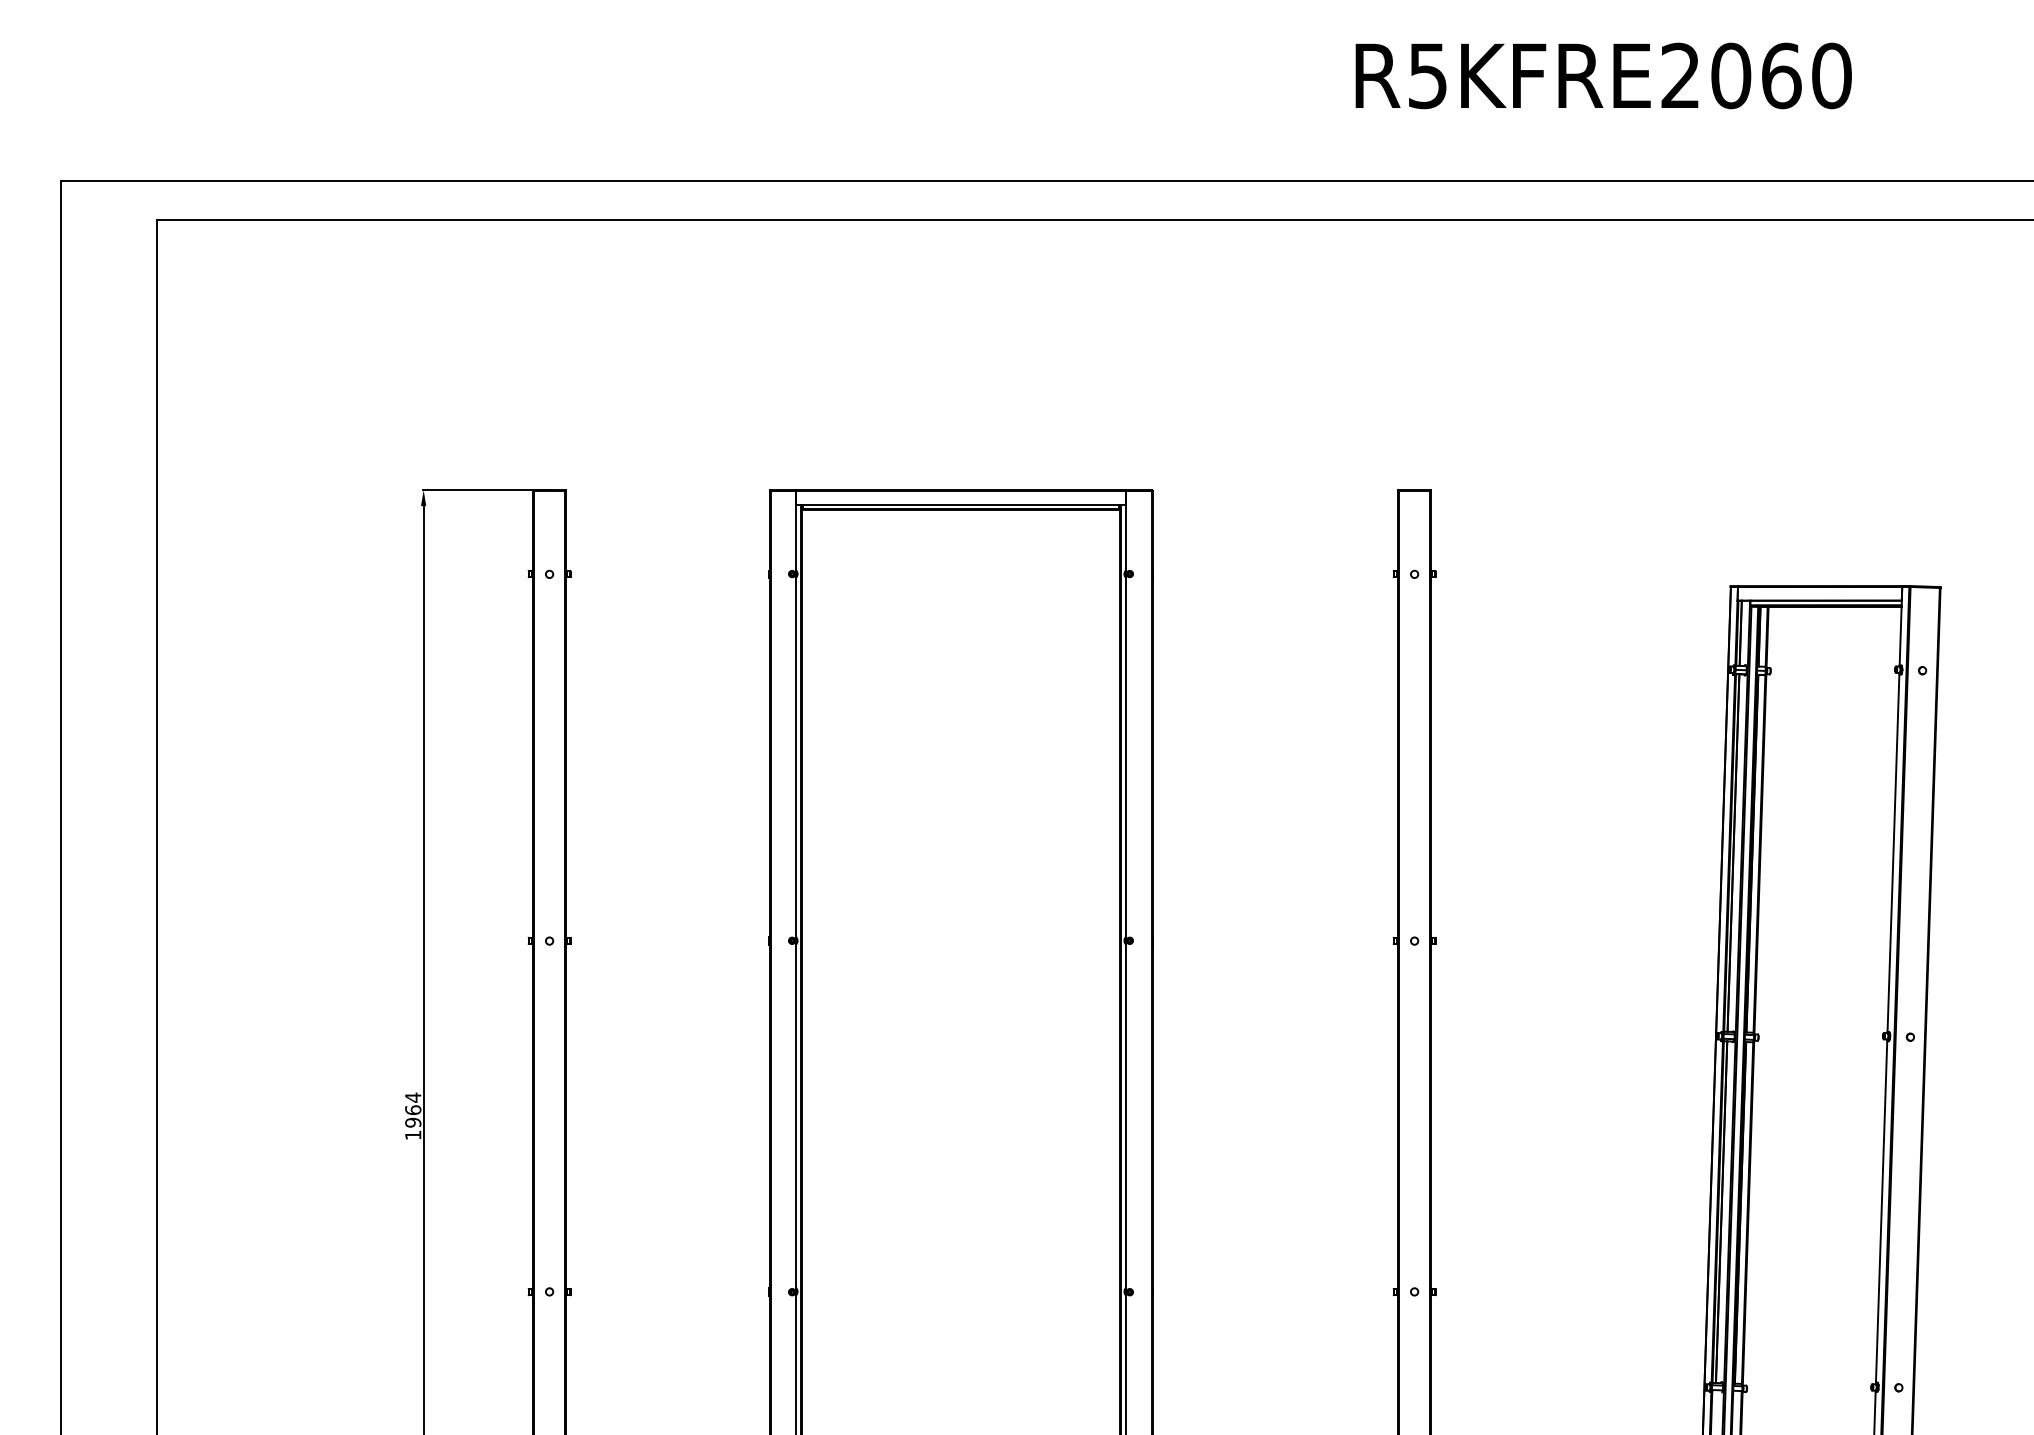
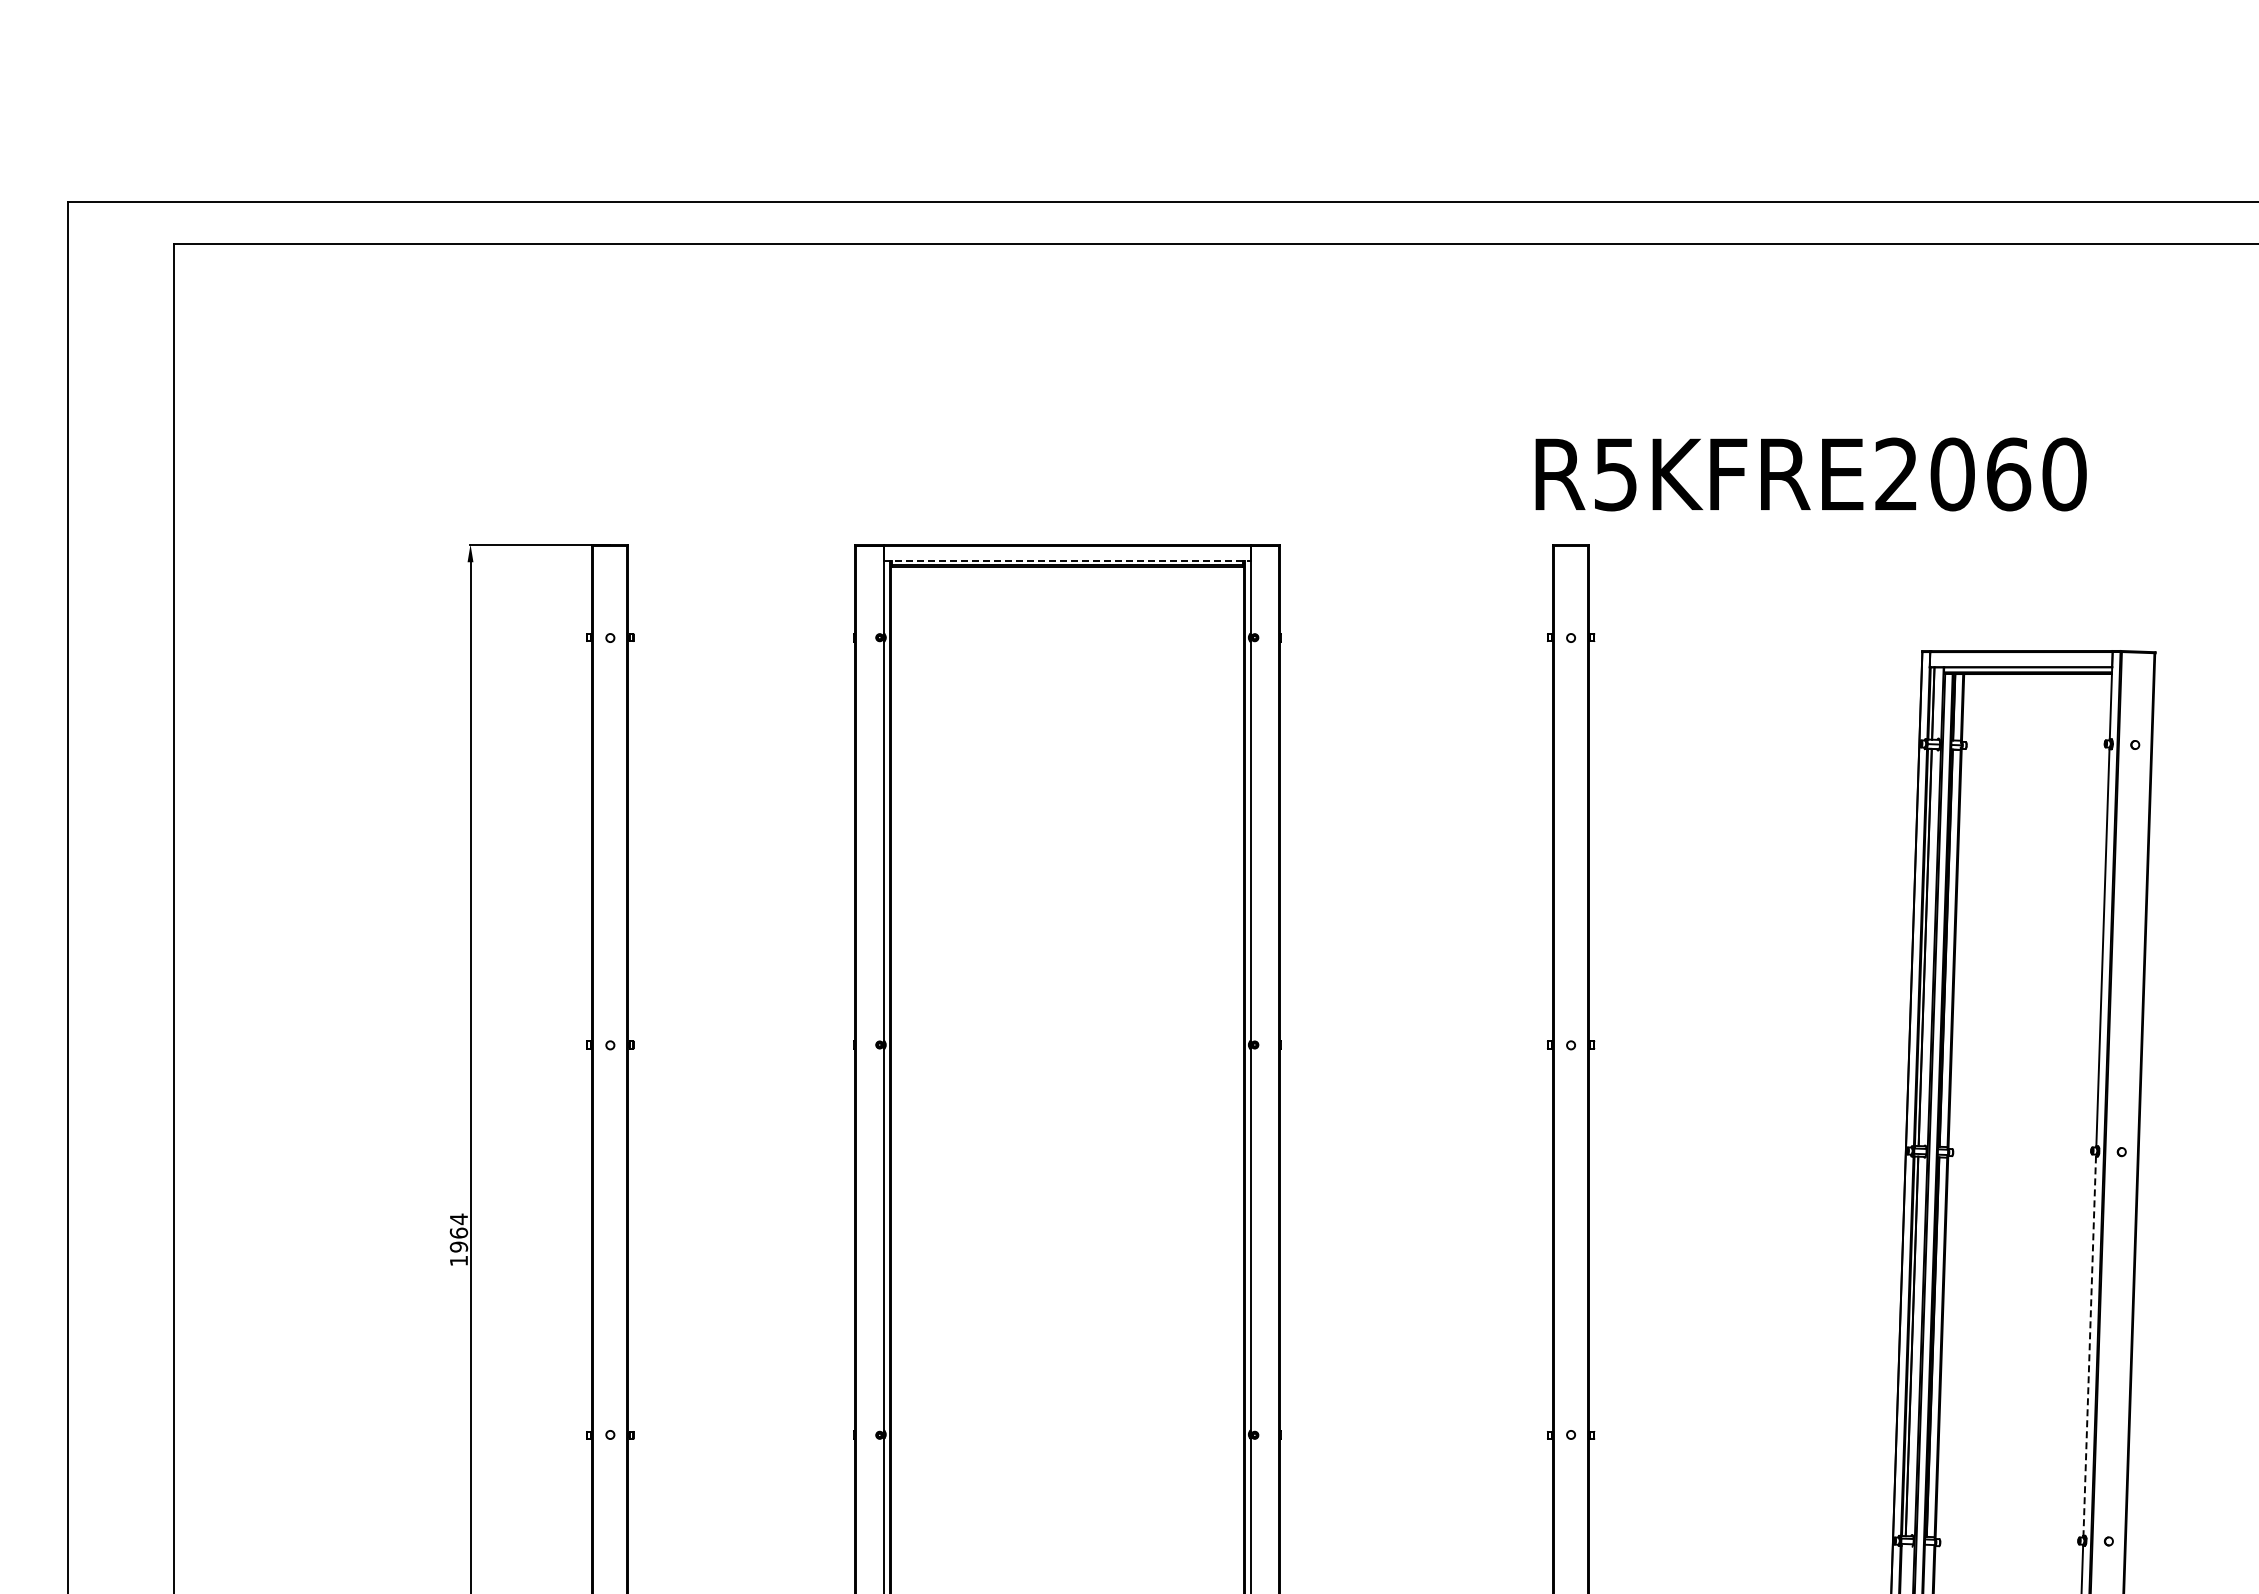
text: (1603, 75) -> (1810, 474), moved
line: (961, 504) -> (1067, 560), solid -> dashed
line: (1881, 1212) -> (2089, 1346), solid -> dashed

